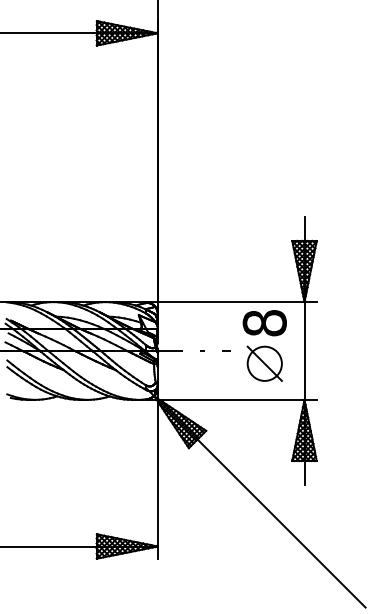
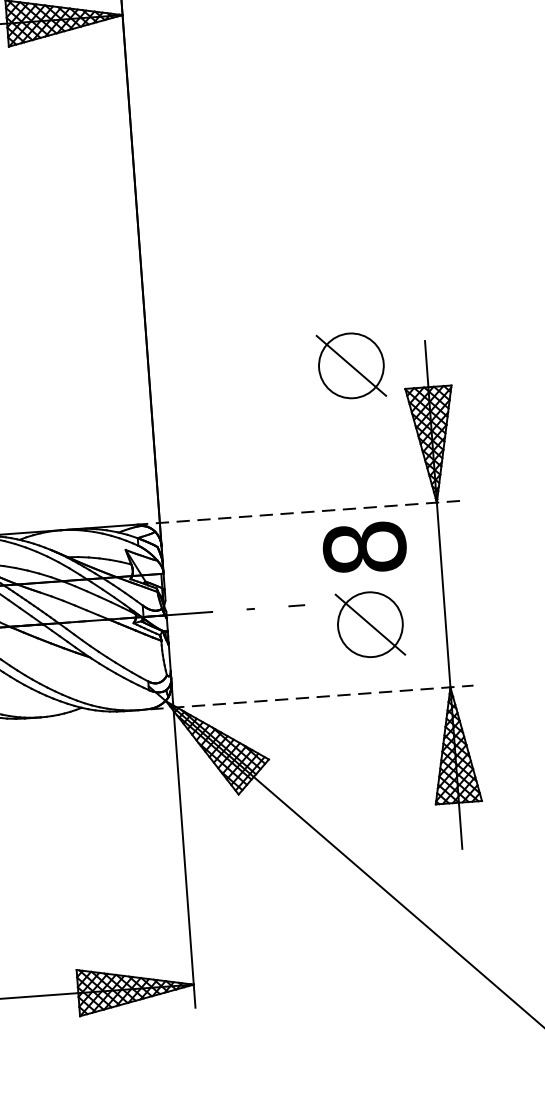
part: (264, 226) -> (350, 365), added
line: (231, 302) -> (298, 513), solid -> dashed
line: (231, 399) -> (312, 696), solid -> dashed

